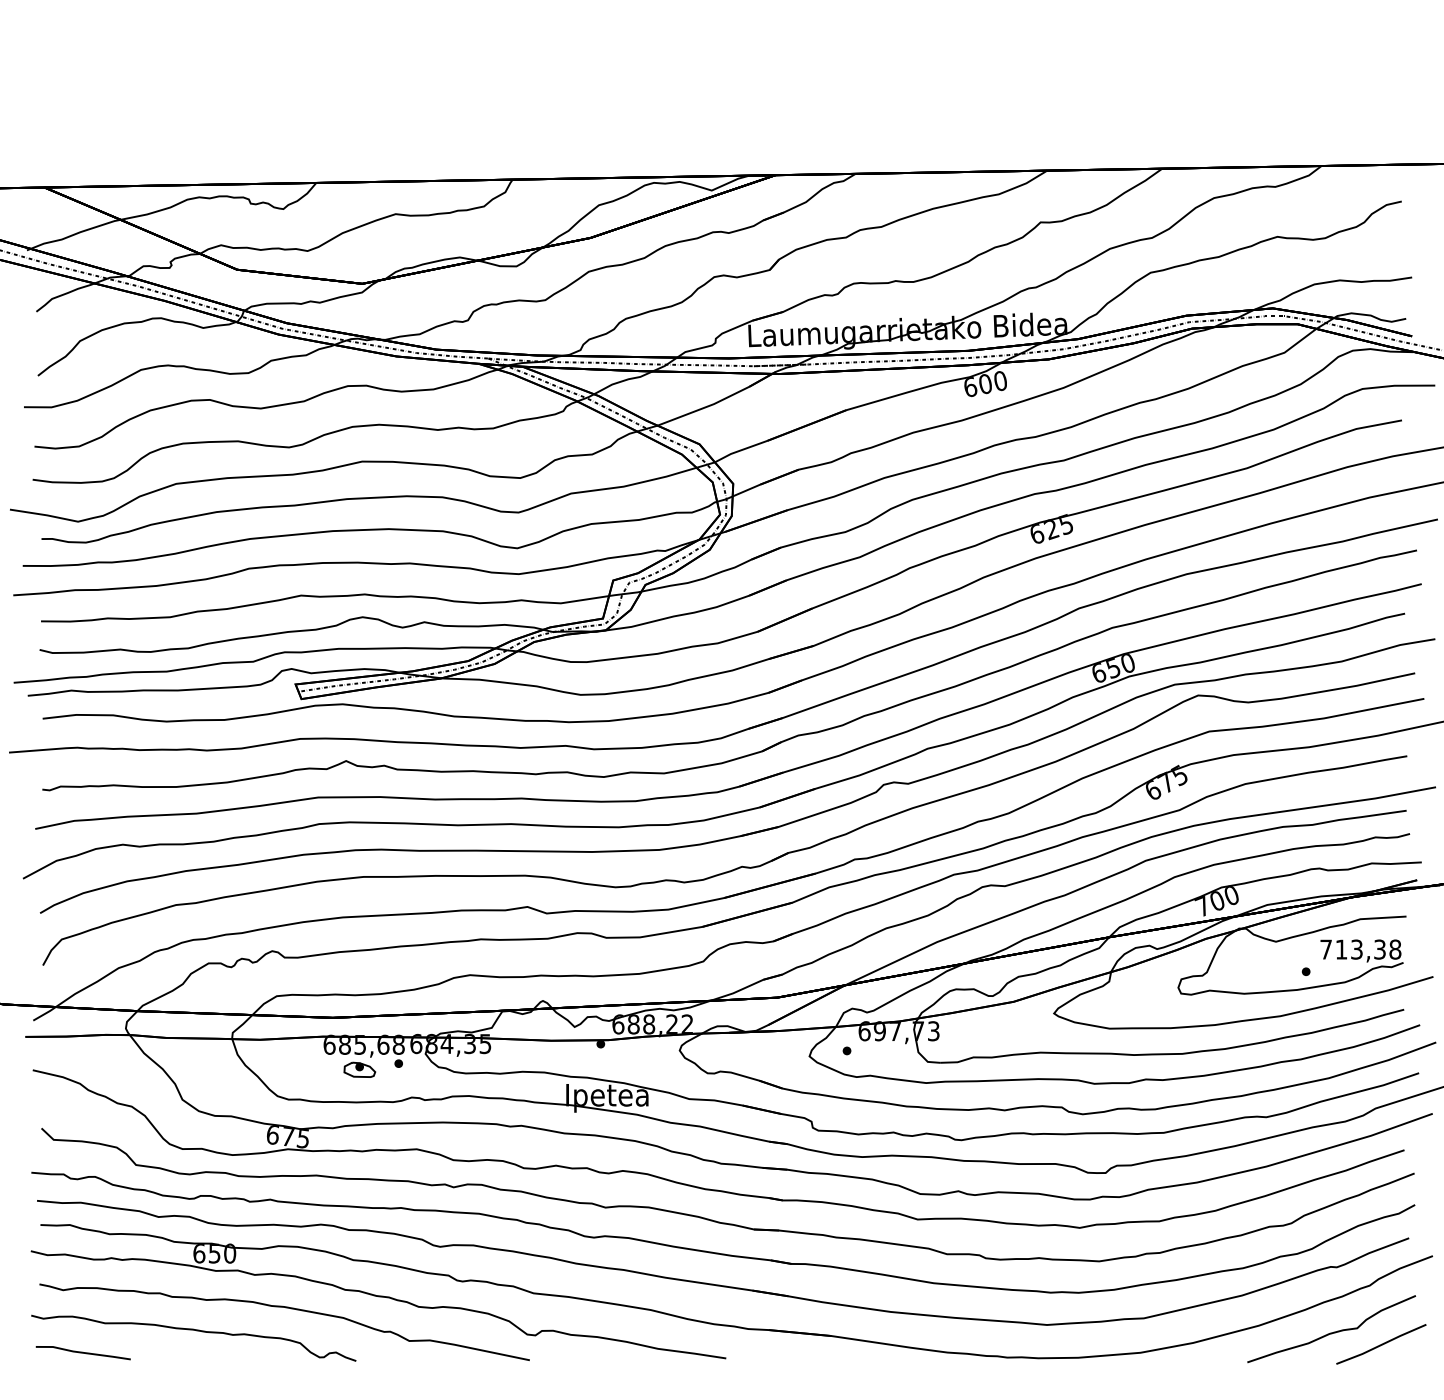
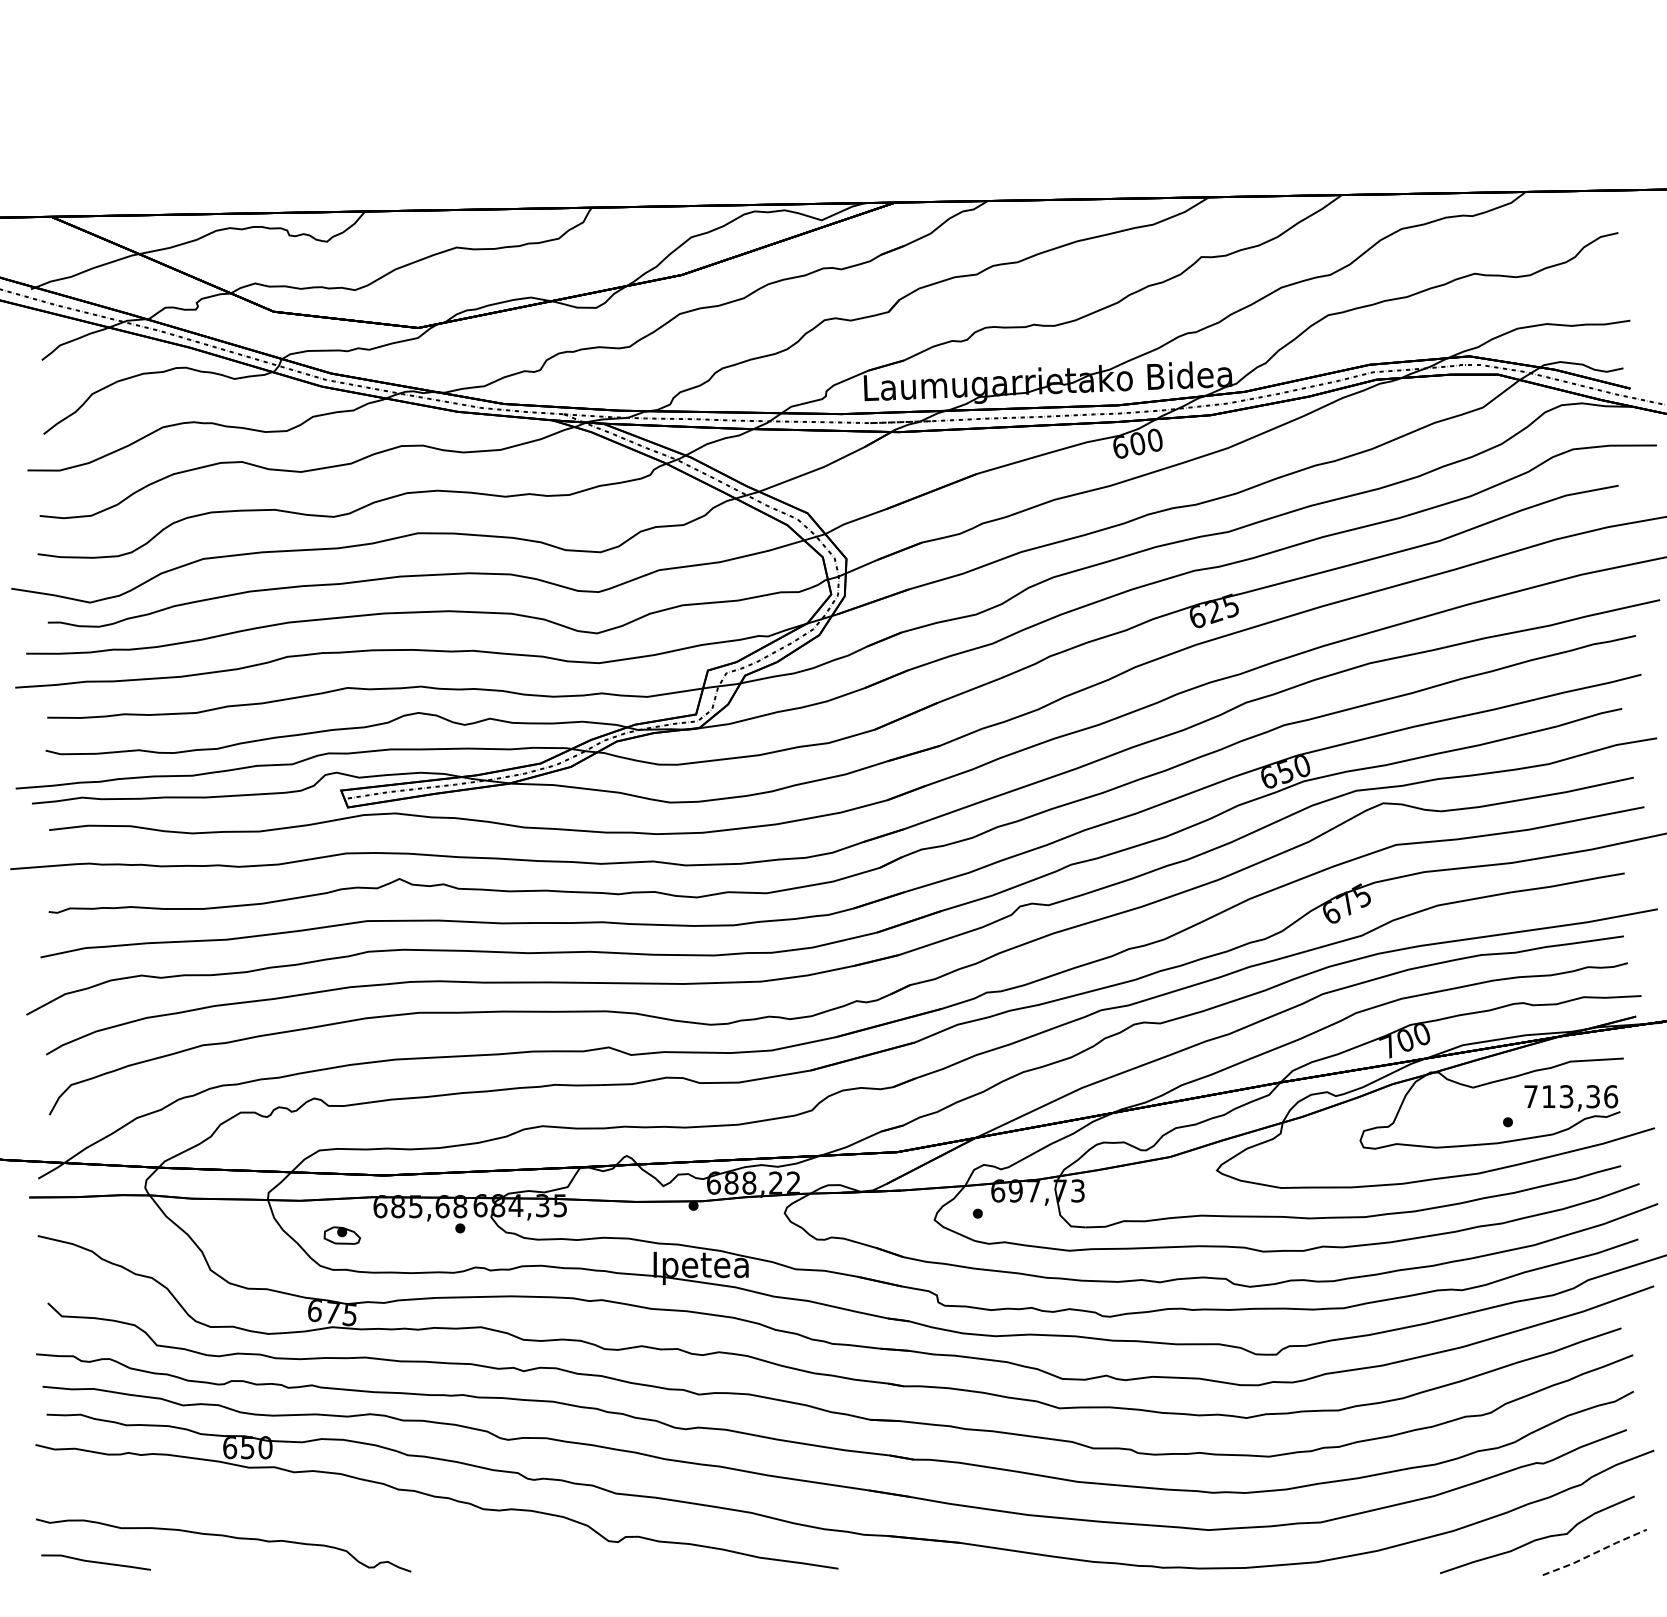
text: (1395, 949) -> (1611, 1096), 713,38 -> 713,36
part: (359, 1069) -> (341, 1235), moved
curve: (288, 1308) -> (333, 1511), removed
line: (1381, 1344) -> (1595, 1552), solid -> dashed

